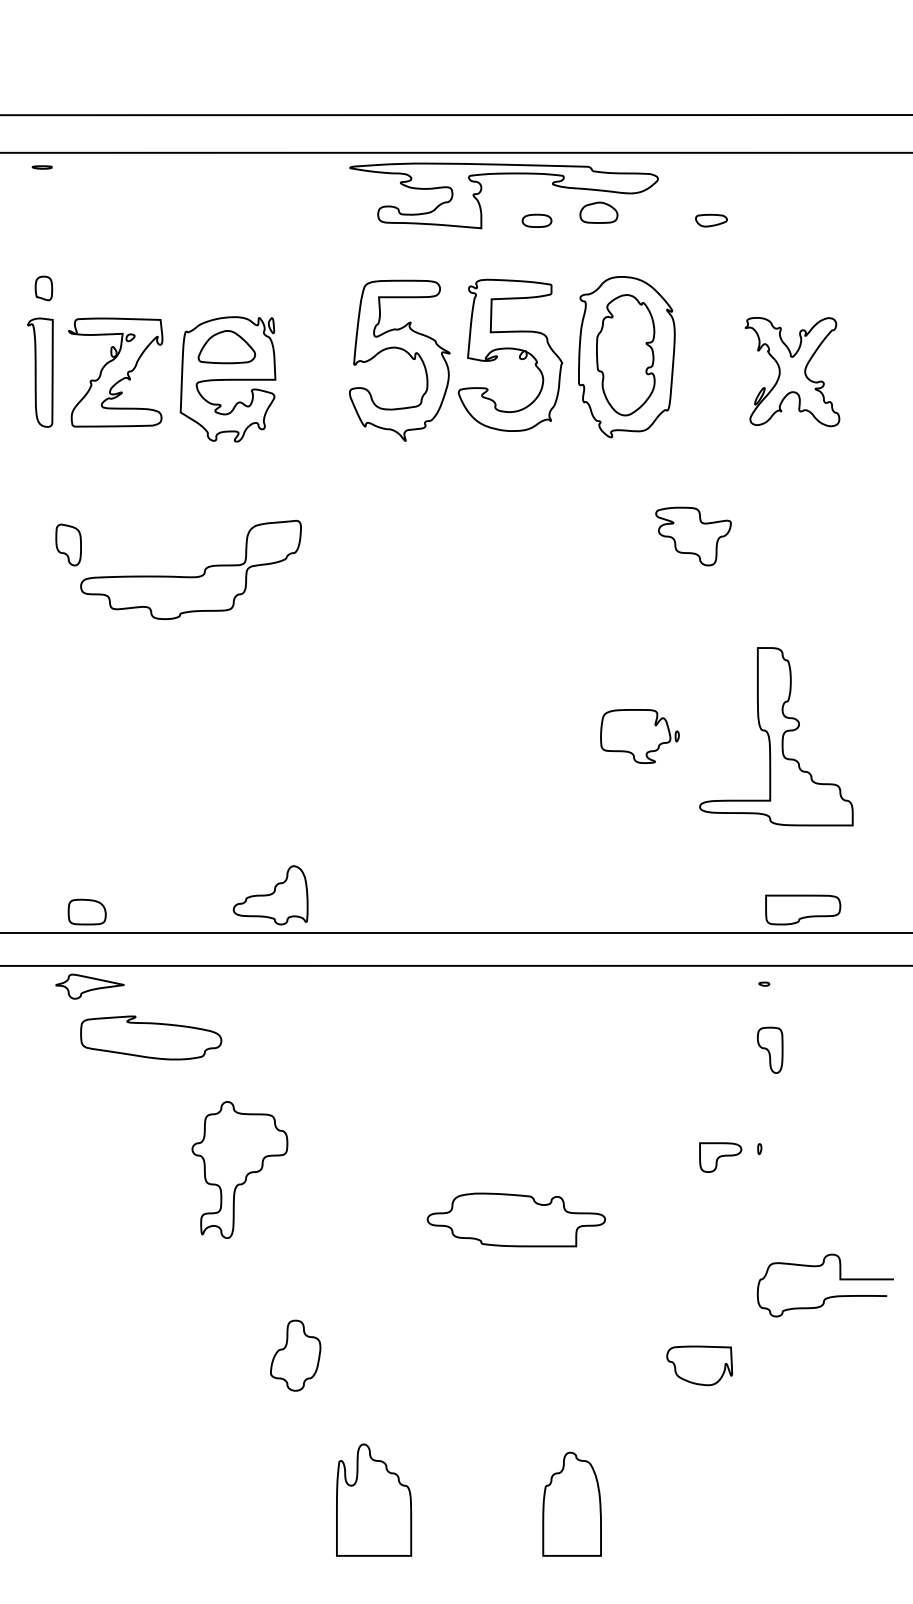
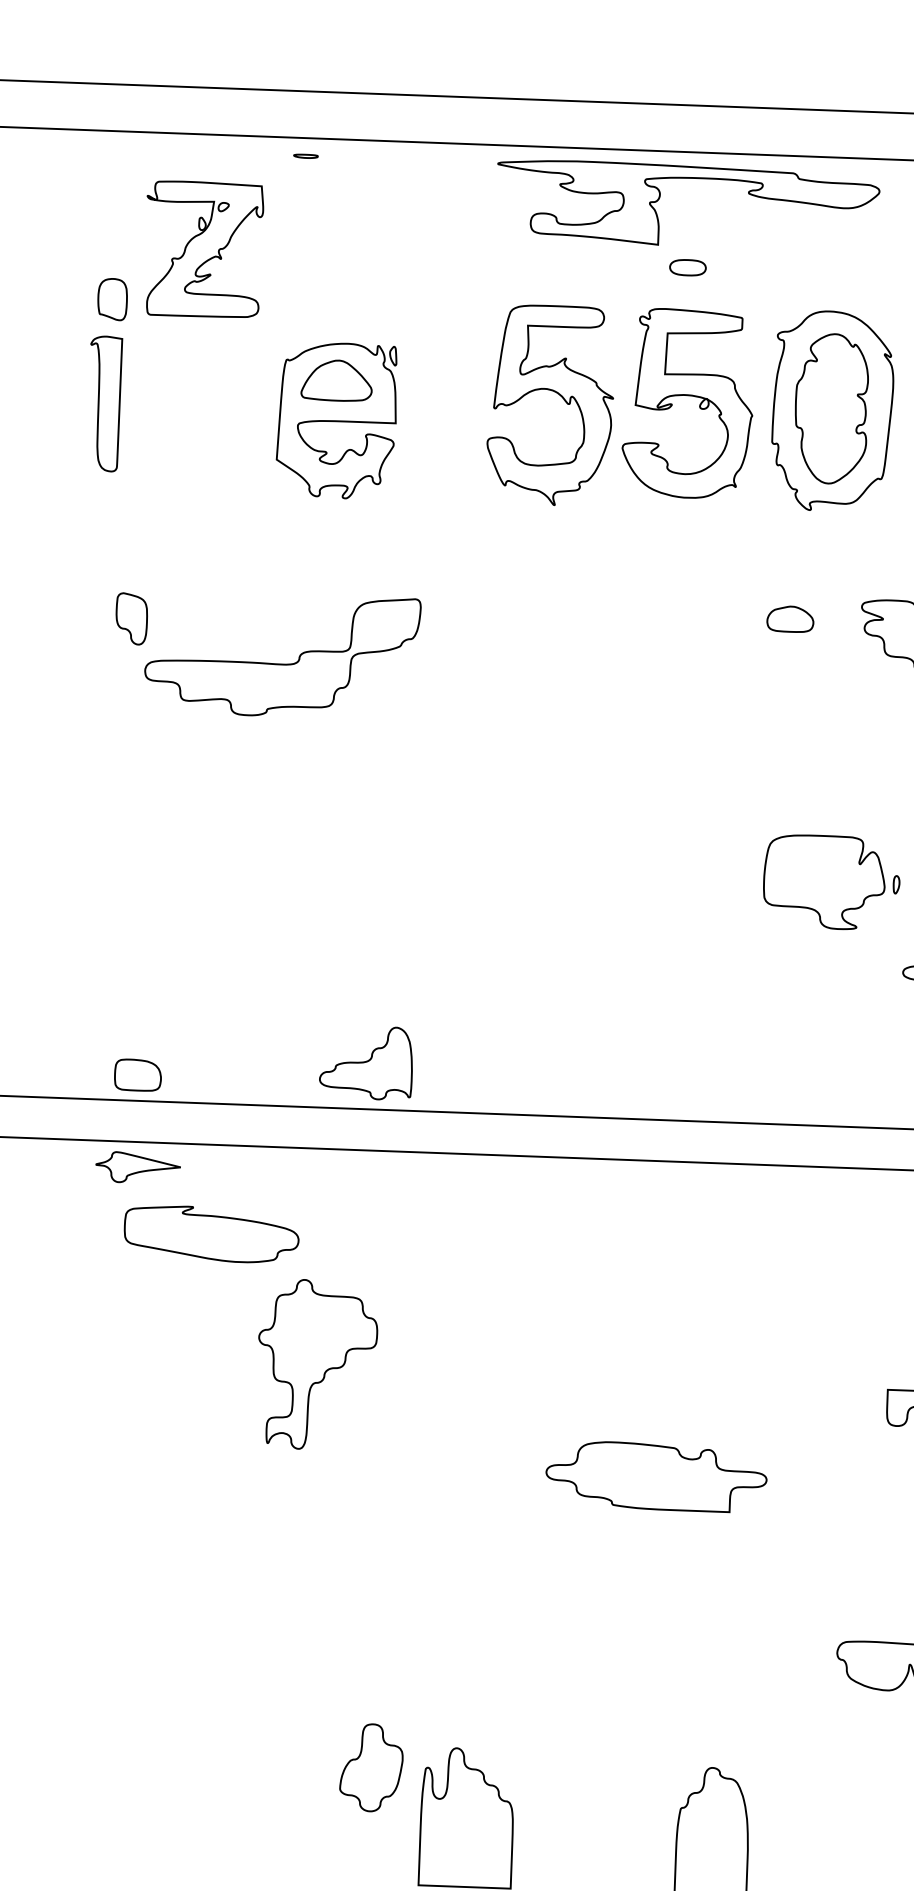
line: (41, 167) -> (304, 156), moved
part: (598, 212) -> (789, 618), moved
part: (536, 220) -> (687, 267), moved
part: (43, 288) -> (112, 299), size x1.4
part: (115, 372) -> (203, 249), moved
part: (639, 736) -> (831, 882), size x1.4
part: (239, 1169) -> (316, 1364), moved
part: (295, 1355) -> (371, 1767), moved

